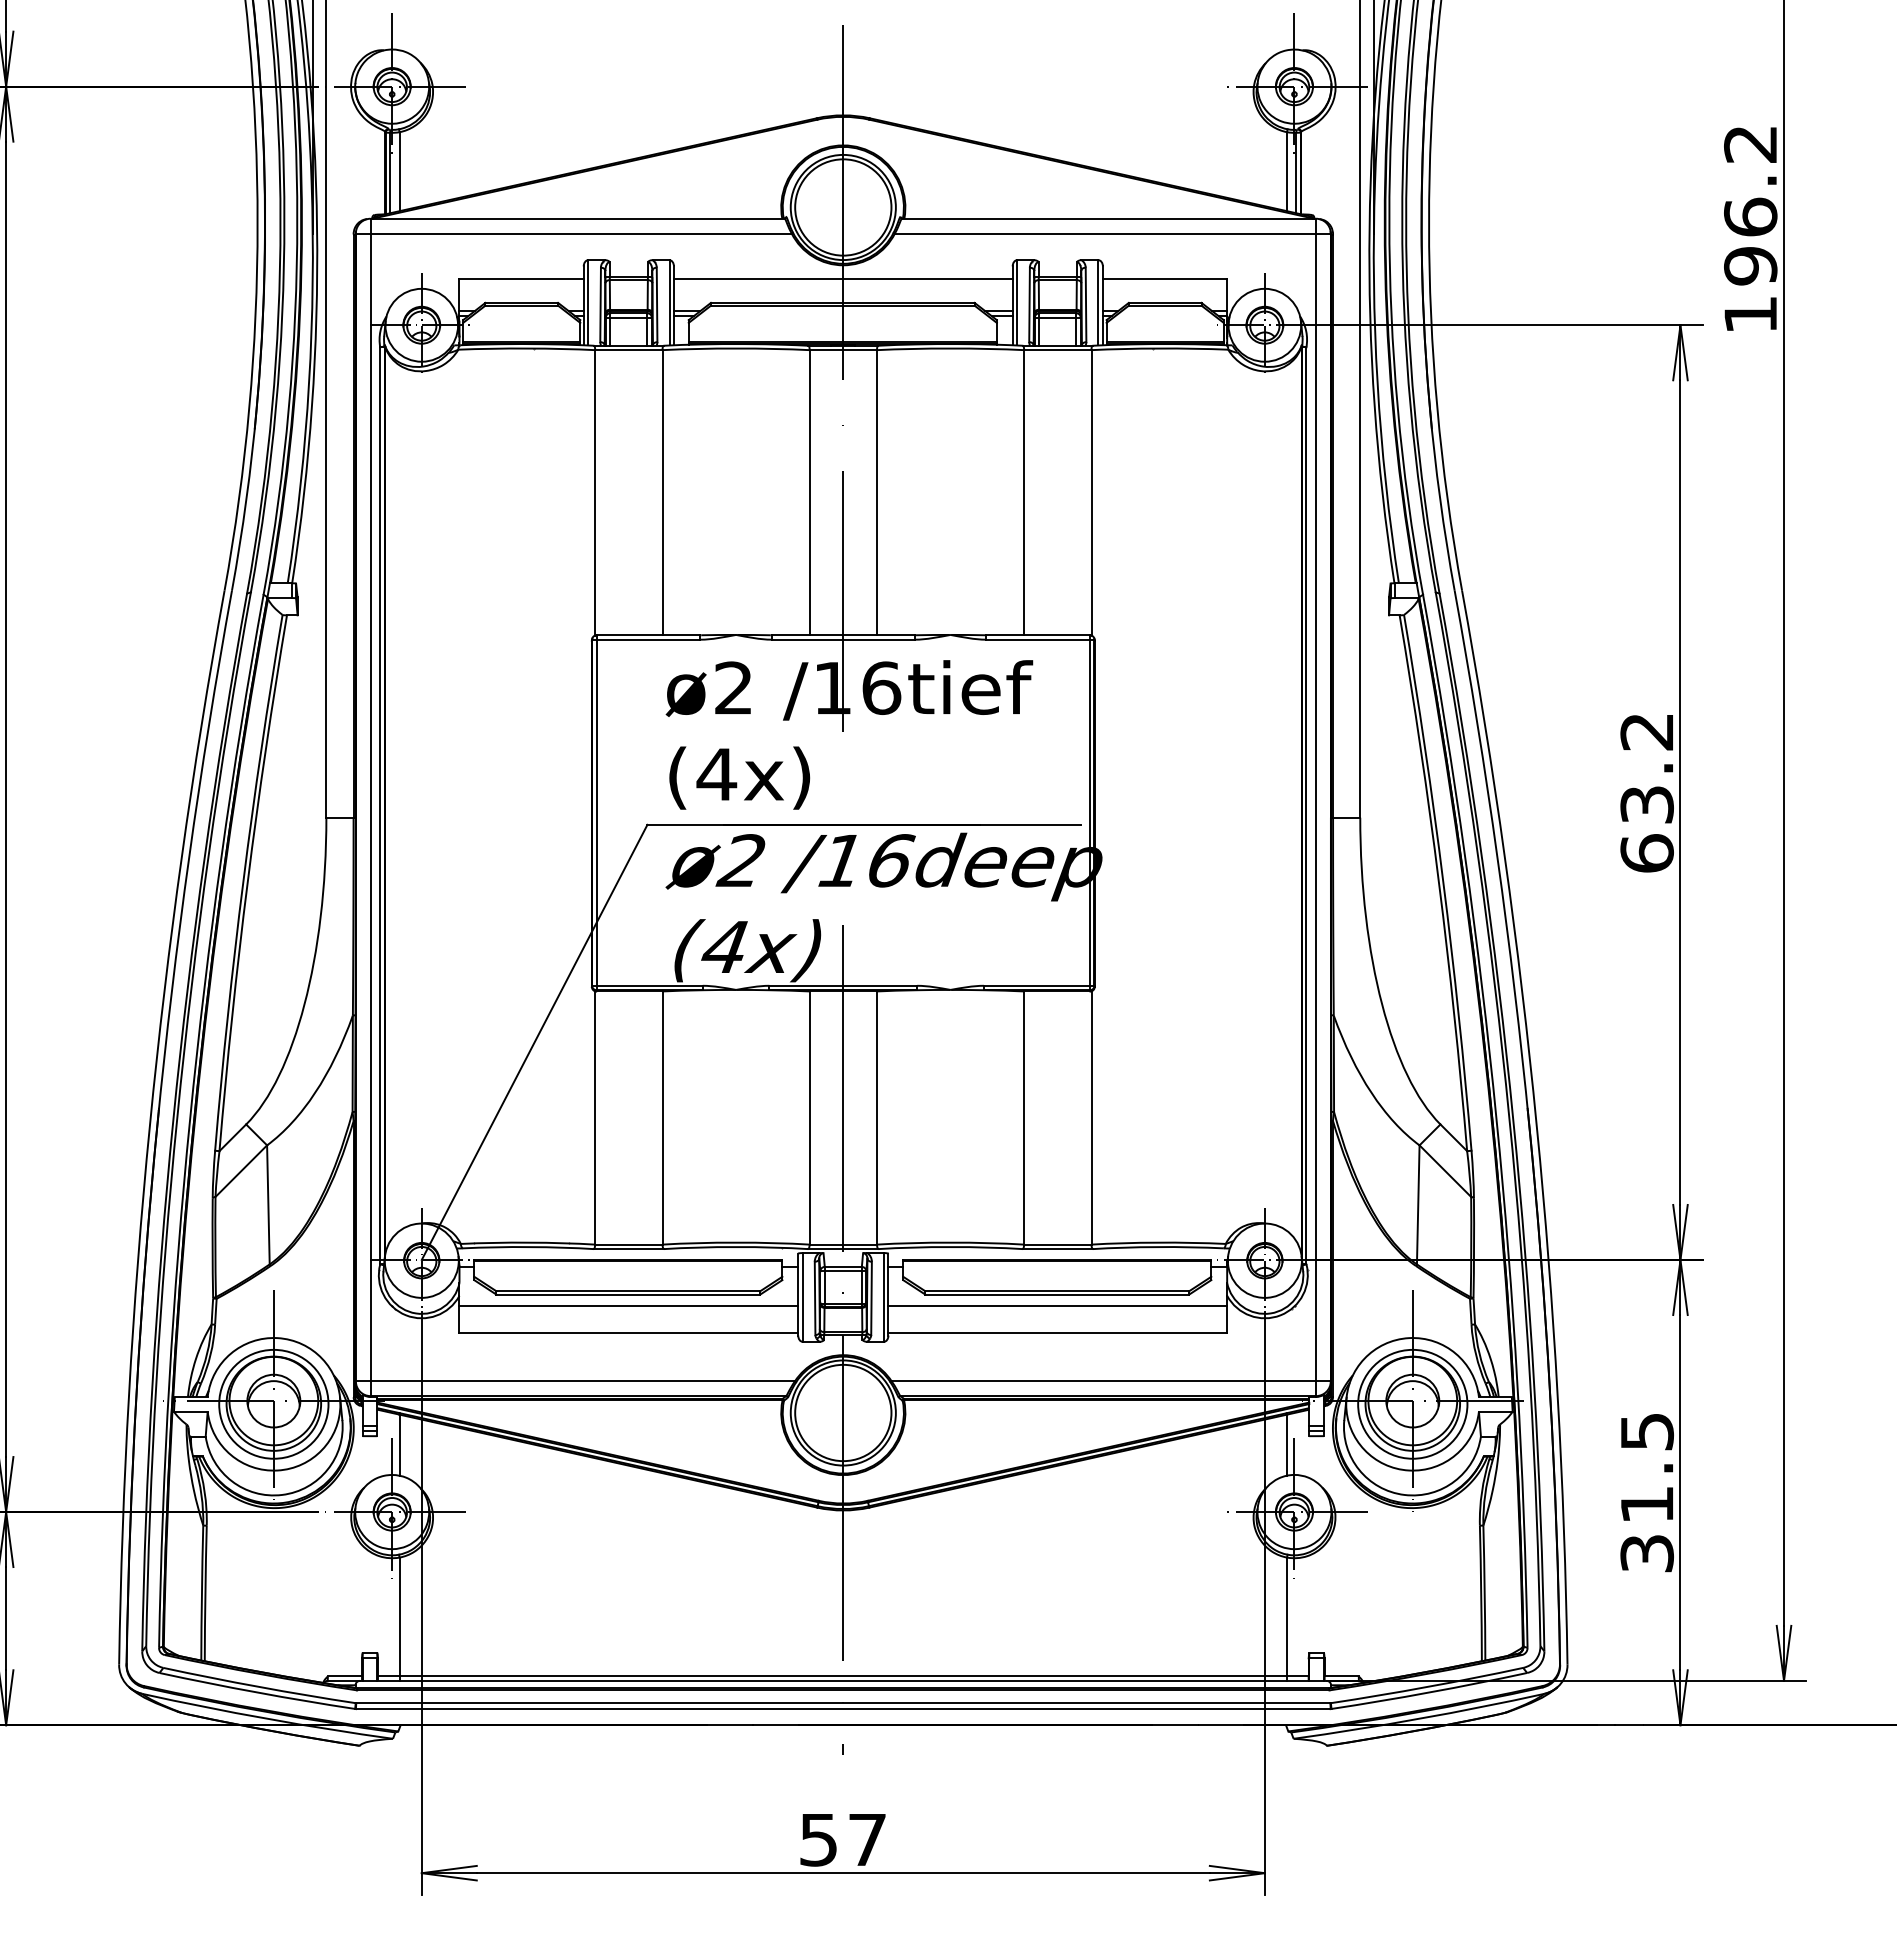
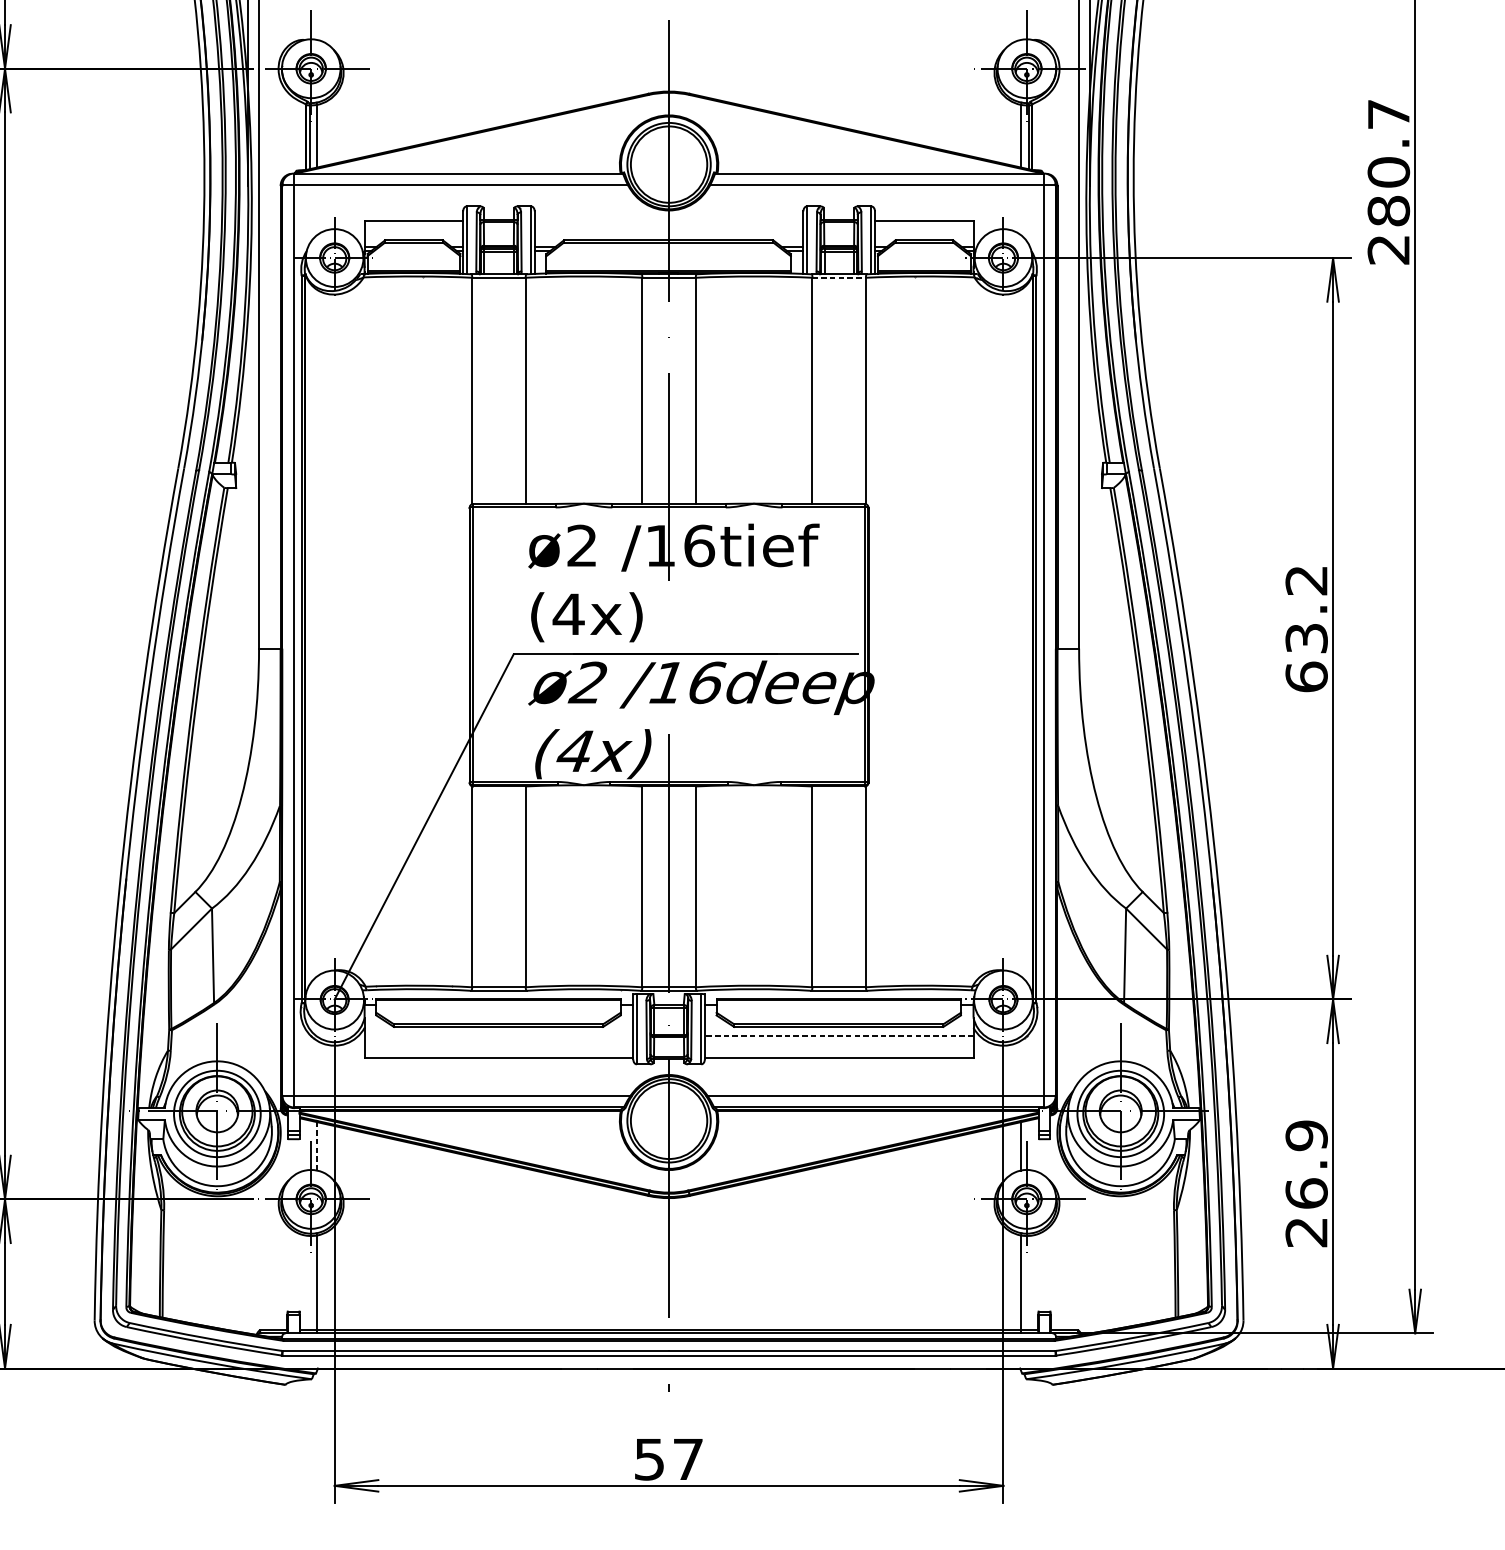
text: (1750, 229) -> (1388, 182), 196.2 -> 280.7
line: (842, 278) -> (668, 220), removed
line: (1057, 350) -> (838, 278), solid -> dashed
line: (628, 1306) -> (498, 1036), removed
line: (1057, 1306) -> (838, 1036), solid -> dashed
line: (399, 1445) -> (317, 1146), solid -> dashed
text: (1646, 1492) -> (1306, 1183), 31.5 -> 26.9

